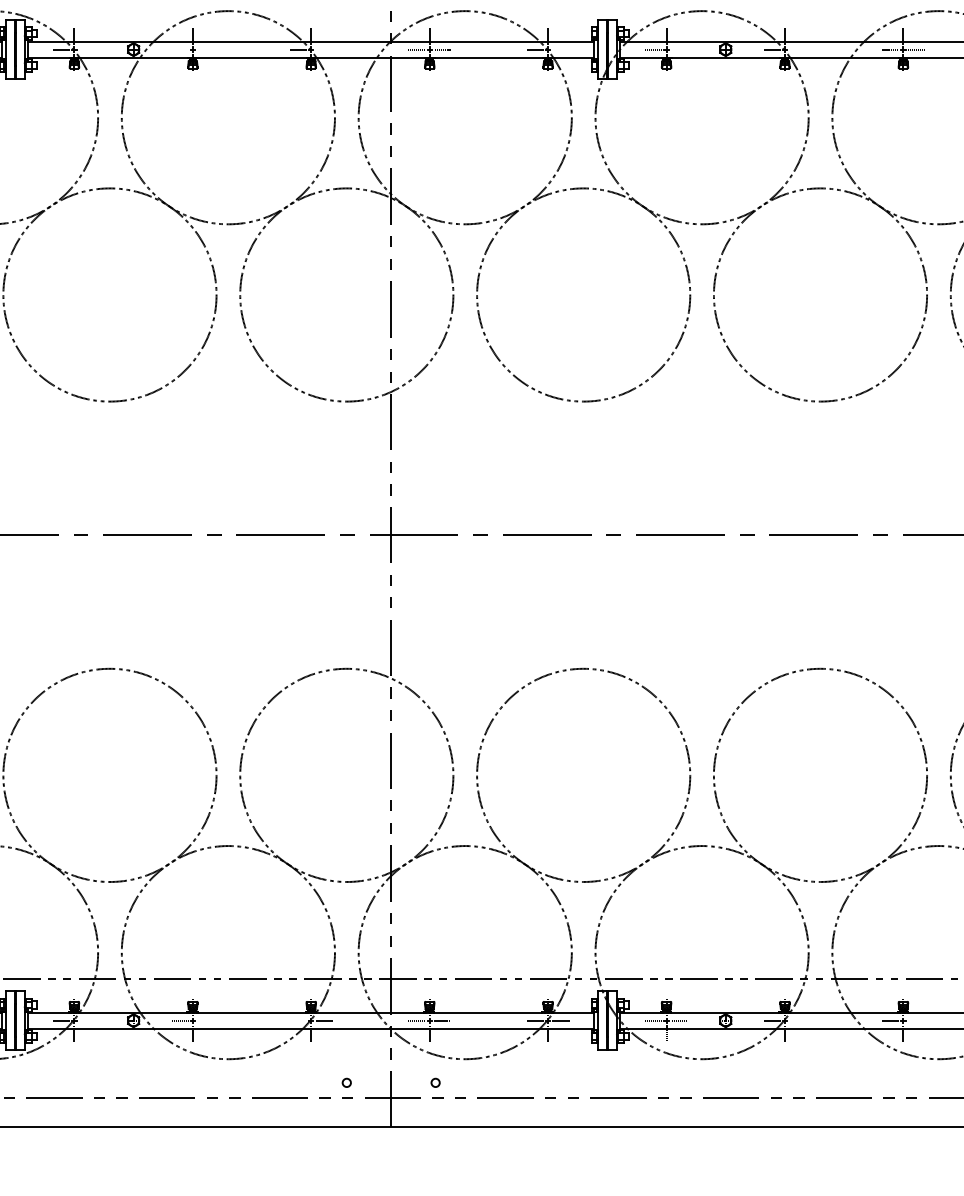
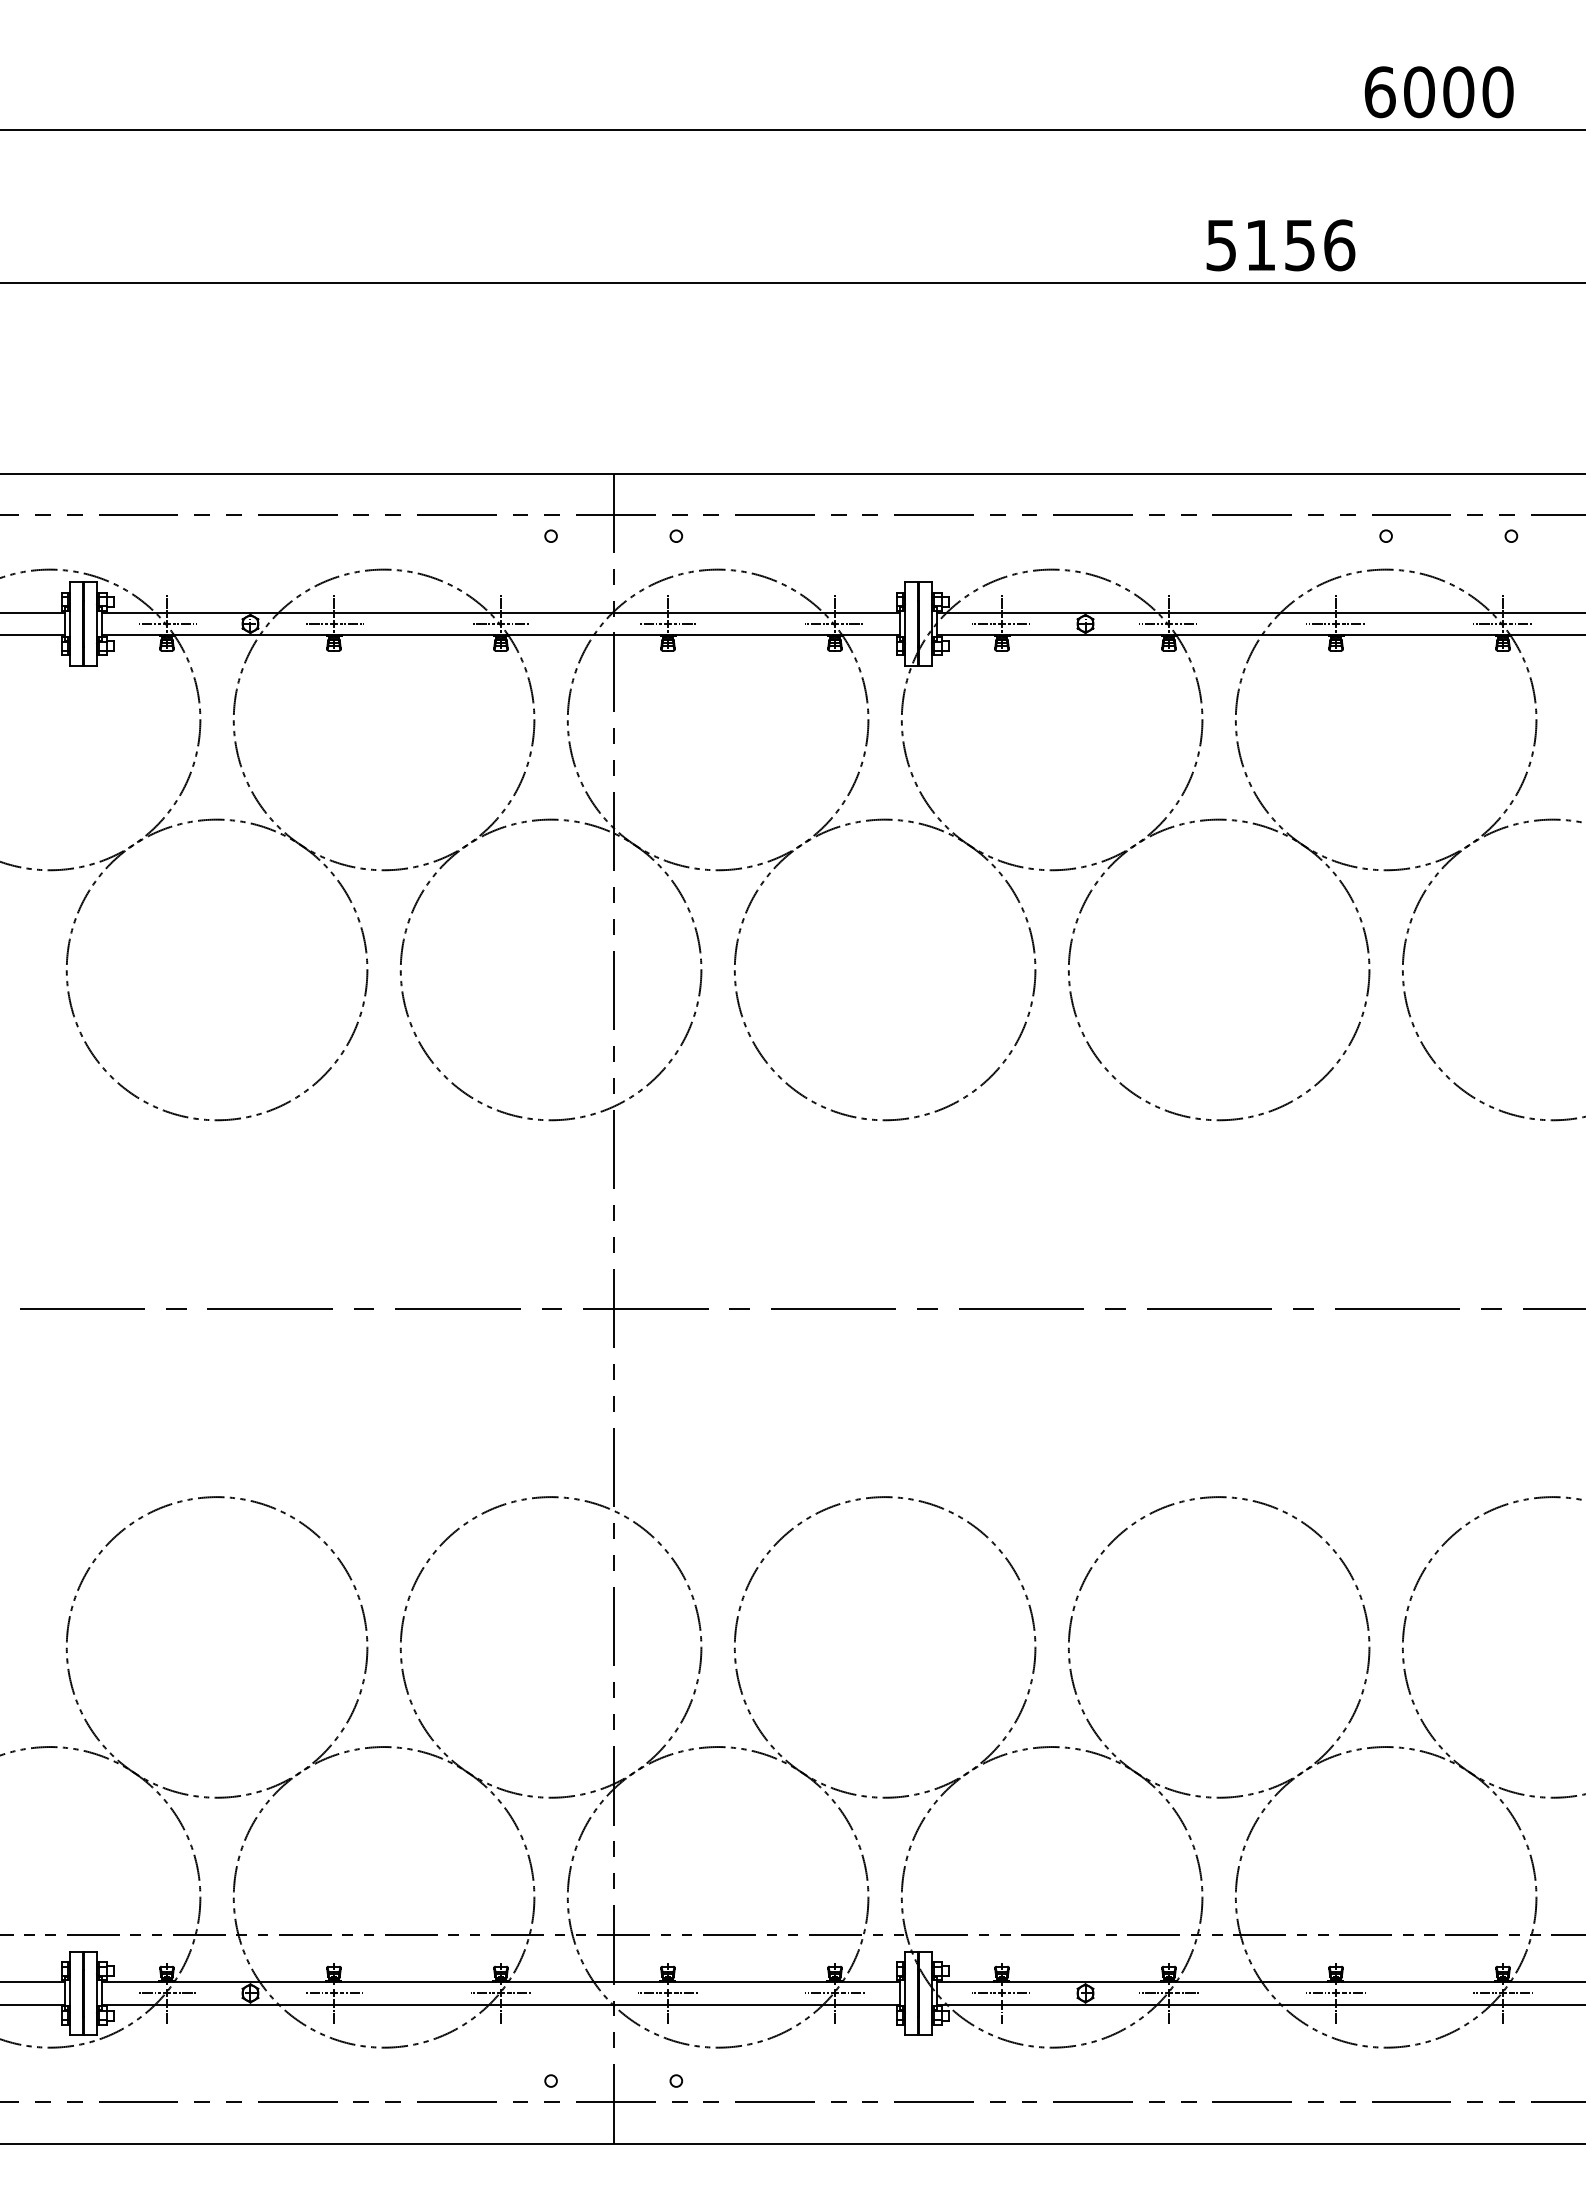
line: (86, 49) -> (184, 623), added
line: (179, 49) -> (315, 623), added
line: (205, 49) -> (352, 623), added
line: (324, 49) -> (519, 623), added
line: (561, 49) -> (853, 623), added
line: (679, 49) -> (1020, 623), added
line: (798, 49) -> (1187, 623), added
line: (86, 1020) -> (184, 1993), added
line: (205, 1020) -> (352, 1993), added
line: (298, 1020) -> (482, 1993), added
line: (798, 1020) -> (1187, 1993), added
line: (916, 1020) -> (1354, 1993), added

